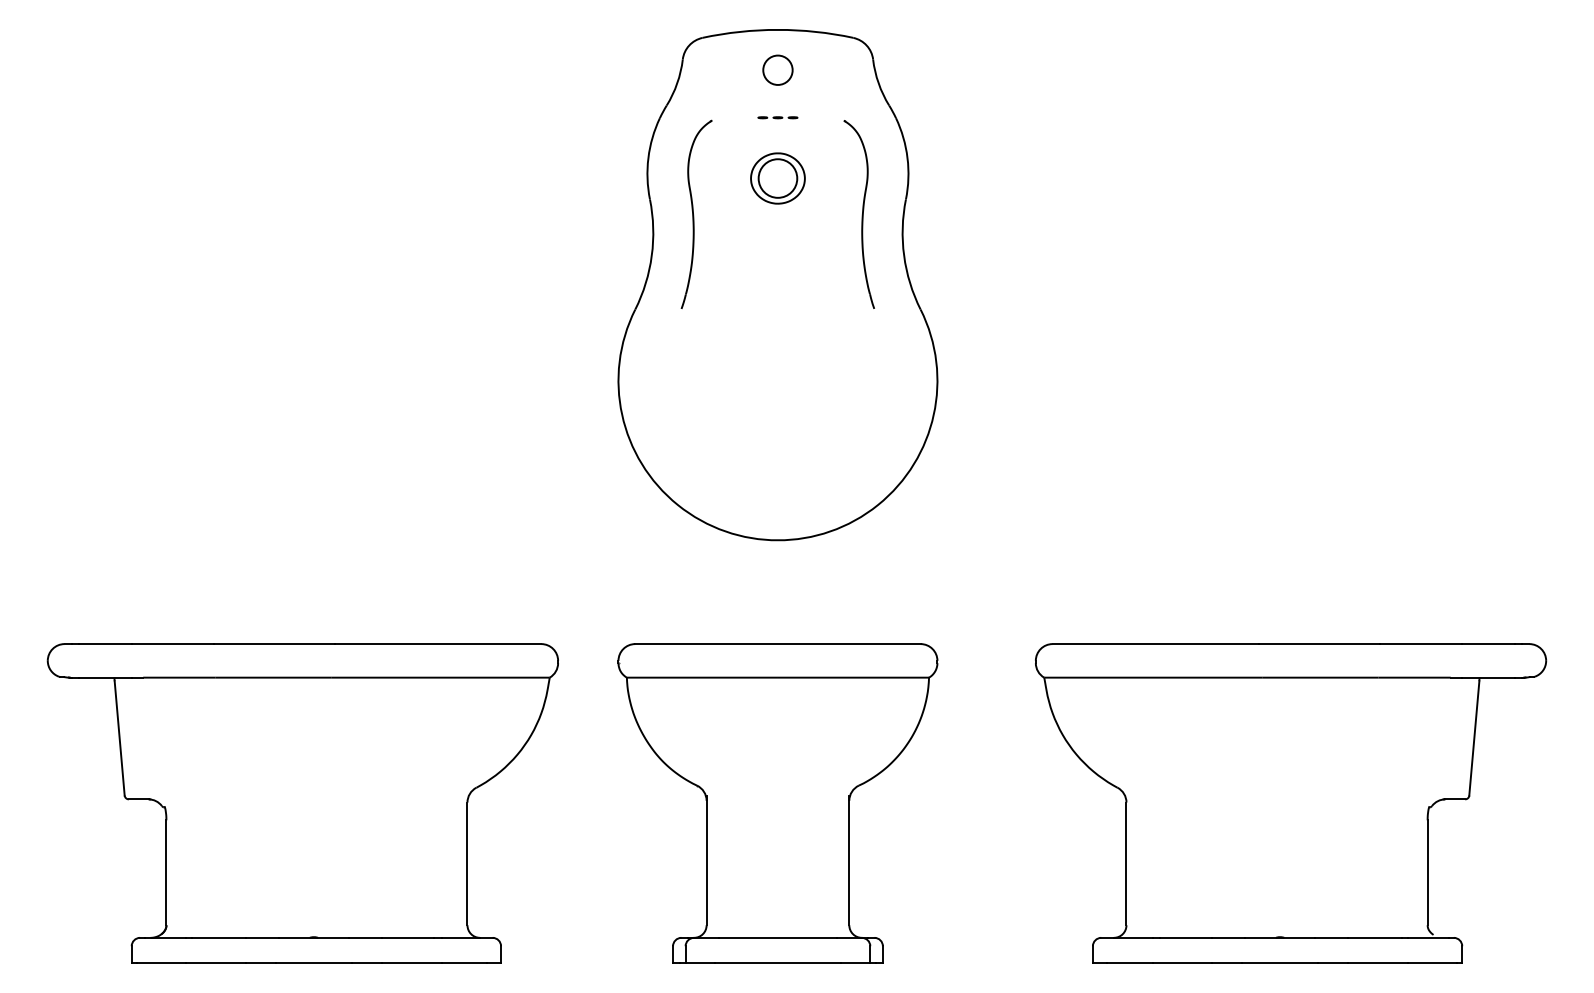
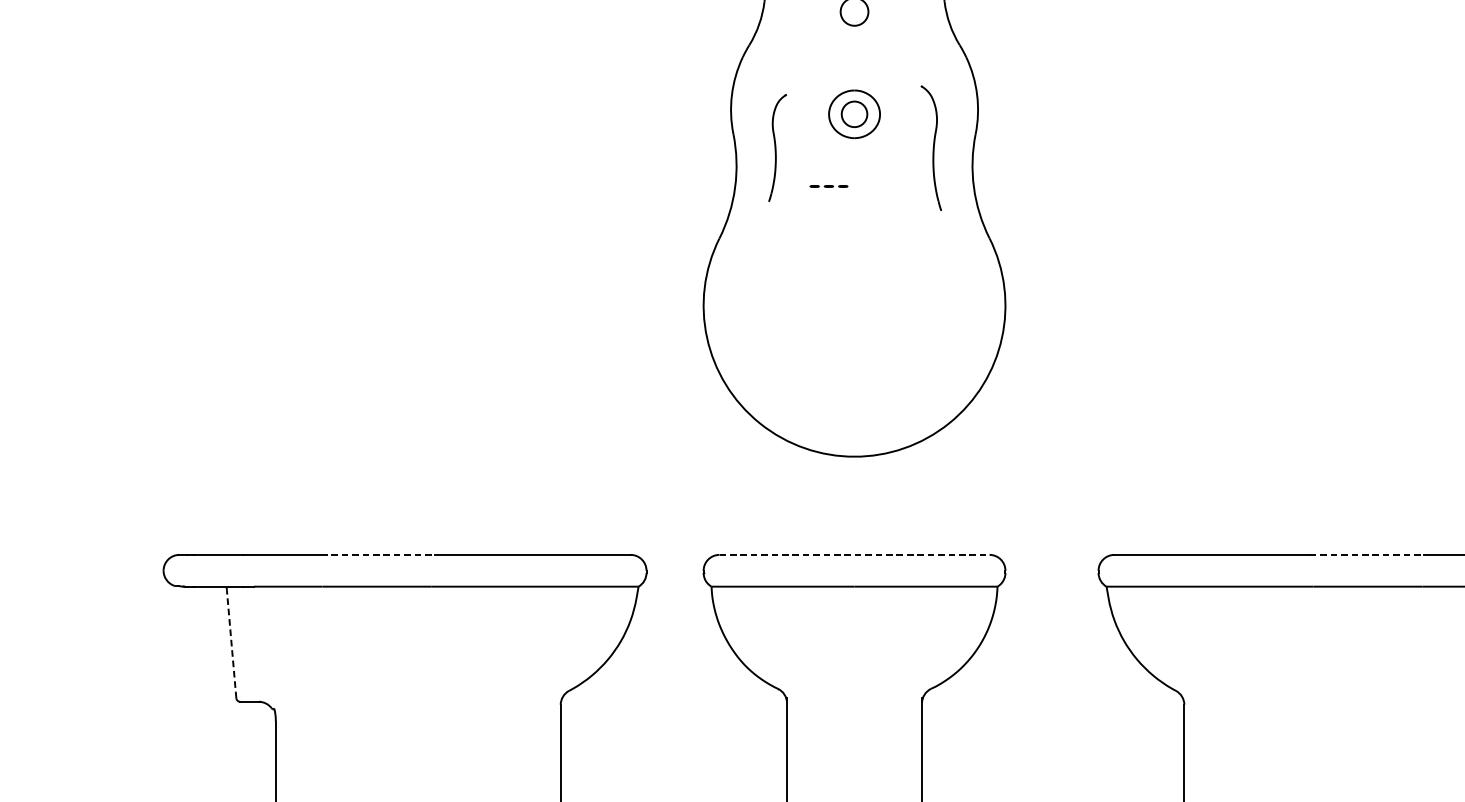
line: (777, 117) -> (828, 186), moved
circle: (777, 178) -> (854, 114), size x0.7
part: (696, 213) -> (777, 147), size x0.6
part: (858, 214) -> (930, 148), size x0.7
line: (275, 644) -> (379, 555), solid -> dashed
line: (777, 644) -> (854, 555), solid -> dashed
line: (1320, 644) -> (1367, 555), solid -> dashed
line: (119, 737) -> (231, 643), solid -> dashed

